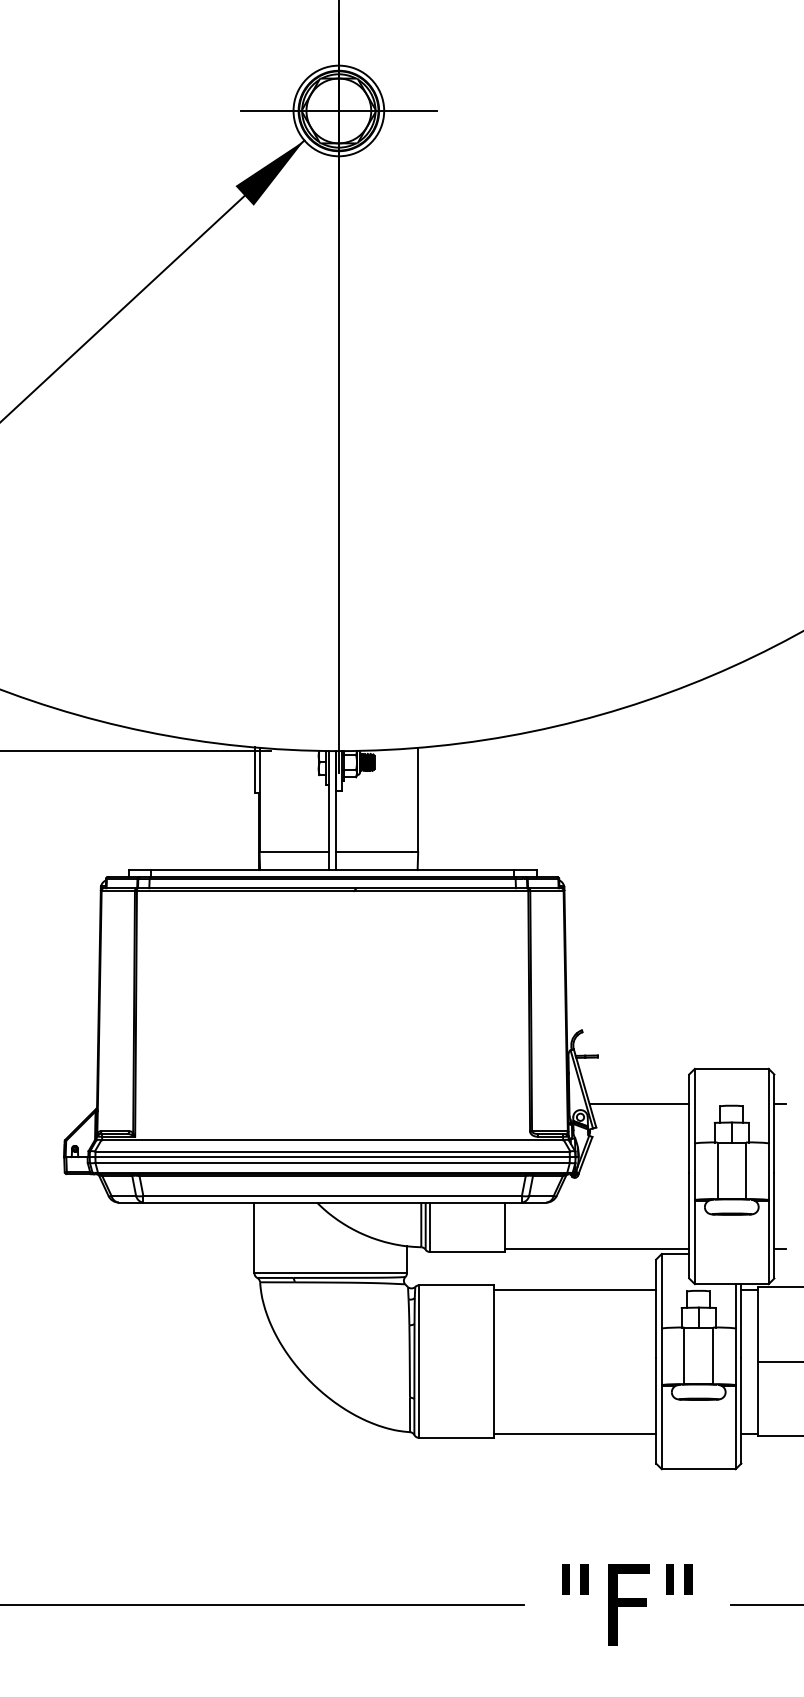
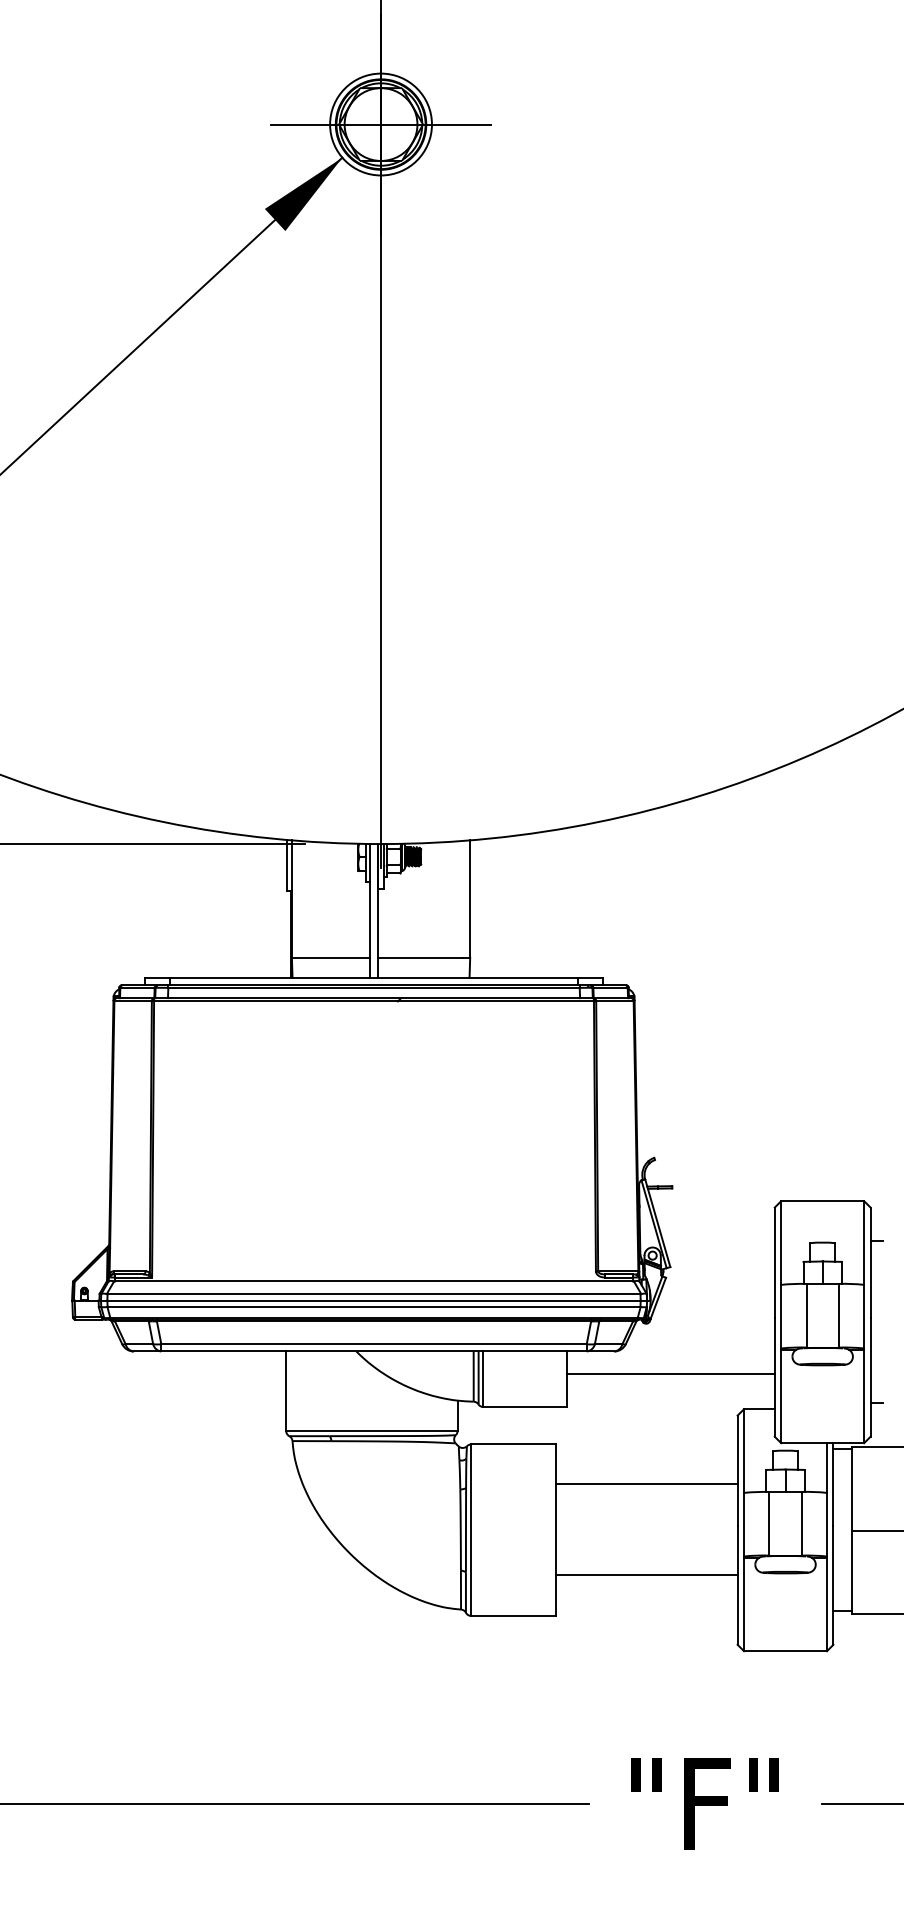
line: (639, 1104) -> (718, 1241), removed
line: (596, 1248) -> (670, 1374), moved
line: (575, 1289) -> (646, 1484), moved
line: (575, 1433) -> (646, 1575), moved

